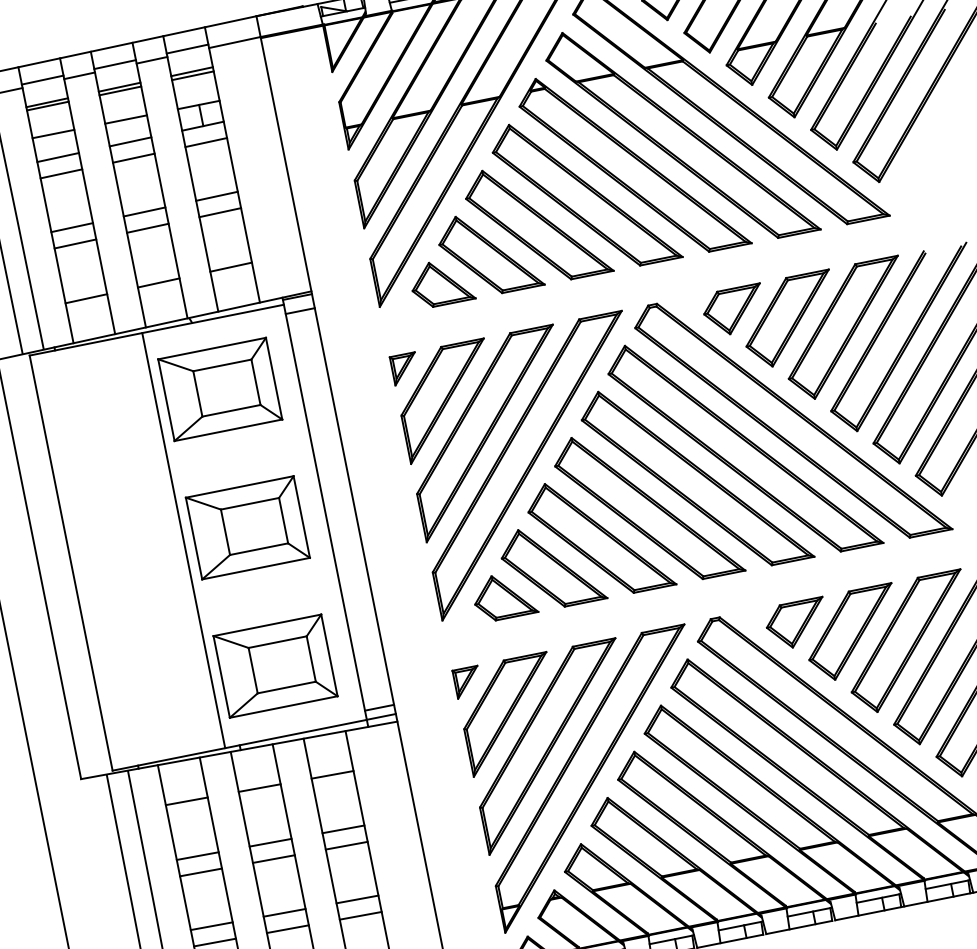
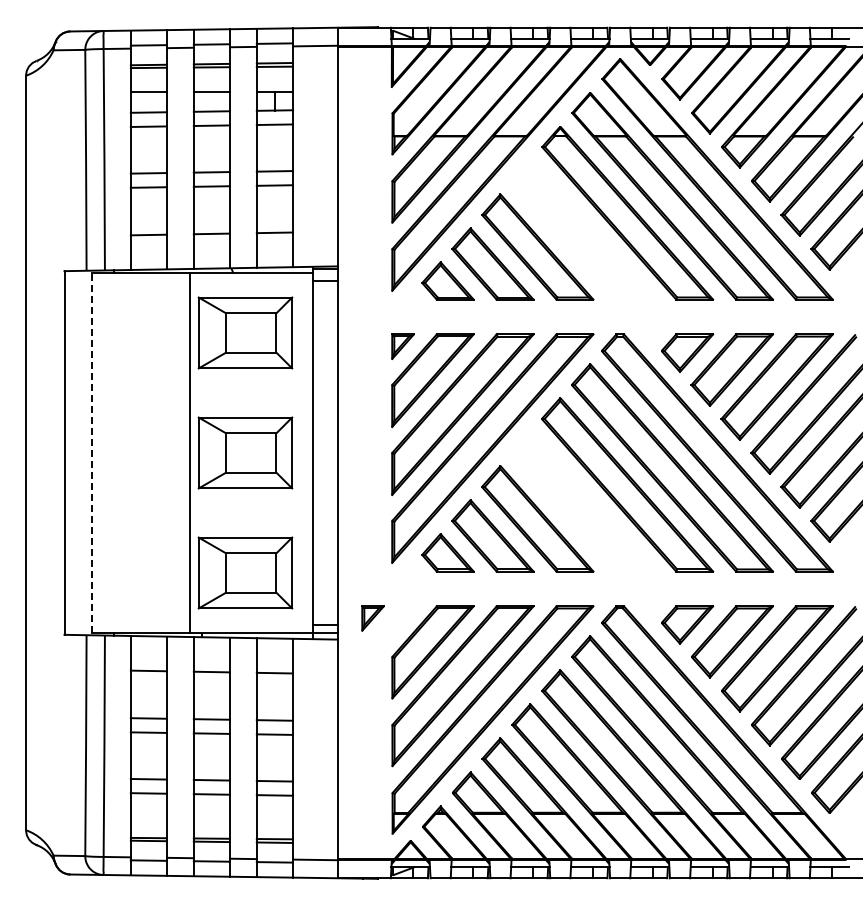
part: (584, 192) -> (582, 229), removed
part: (647, 506) -> (582, 501), removed
line: (71, 562) -> (92, 452), solid -> dashed
part: (467, 682) -> (372, 618), moved

